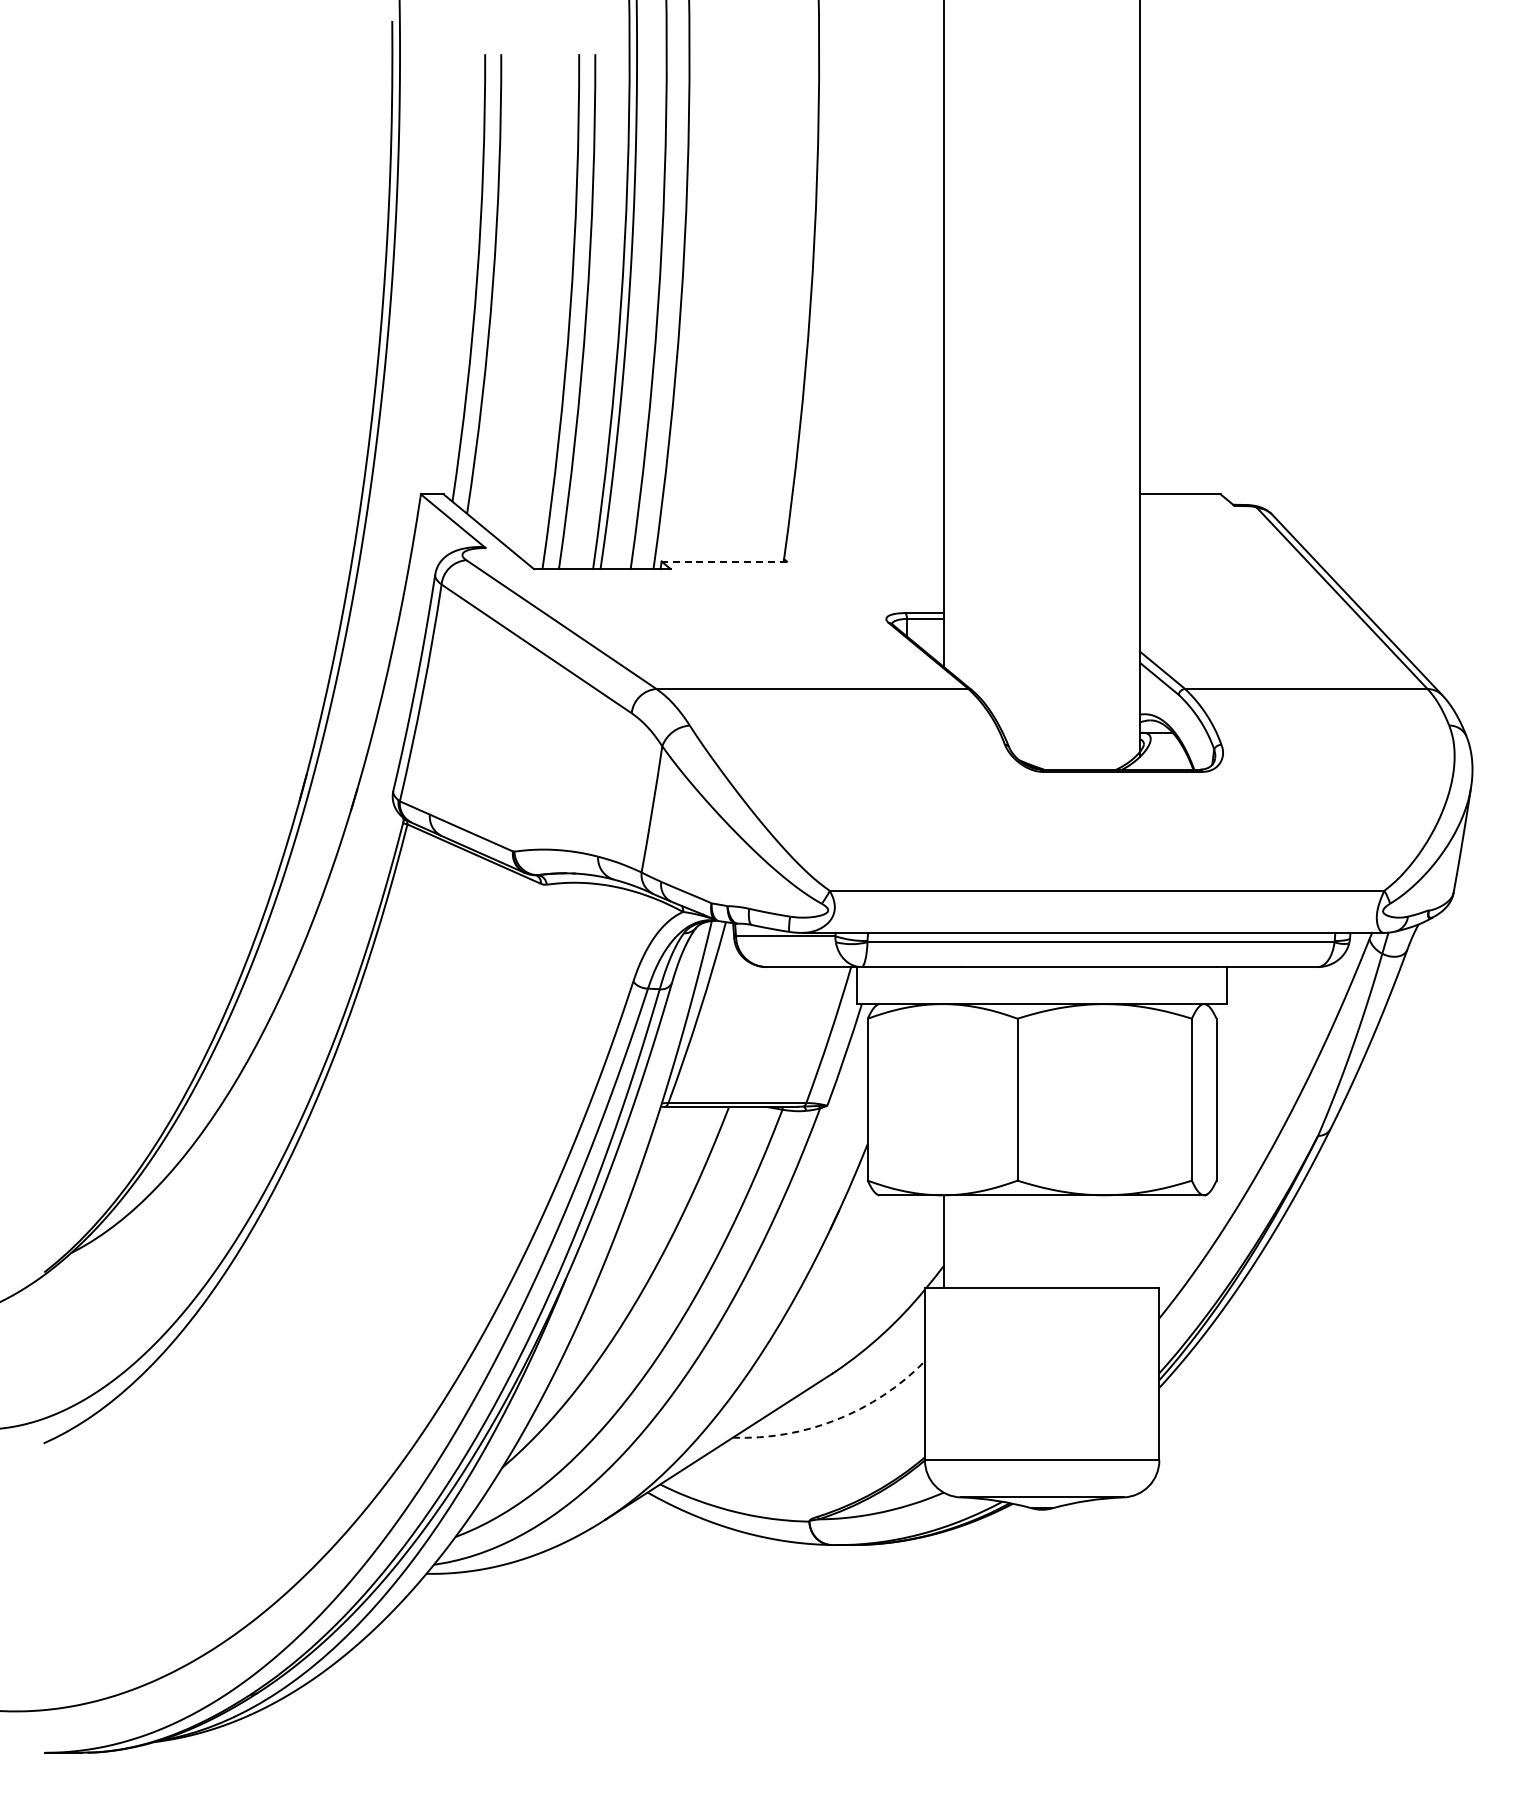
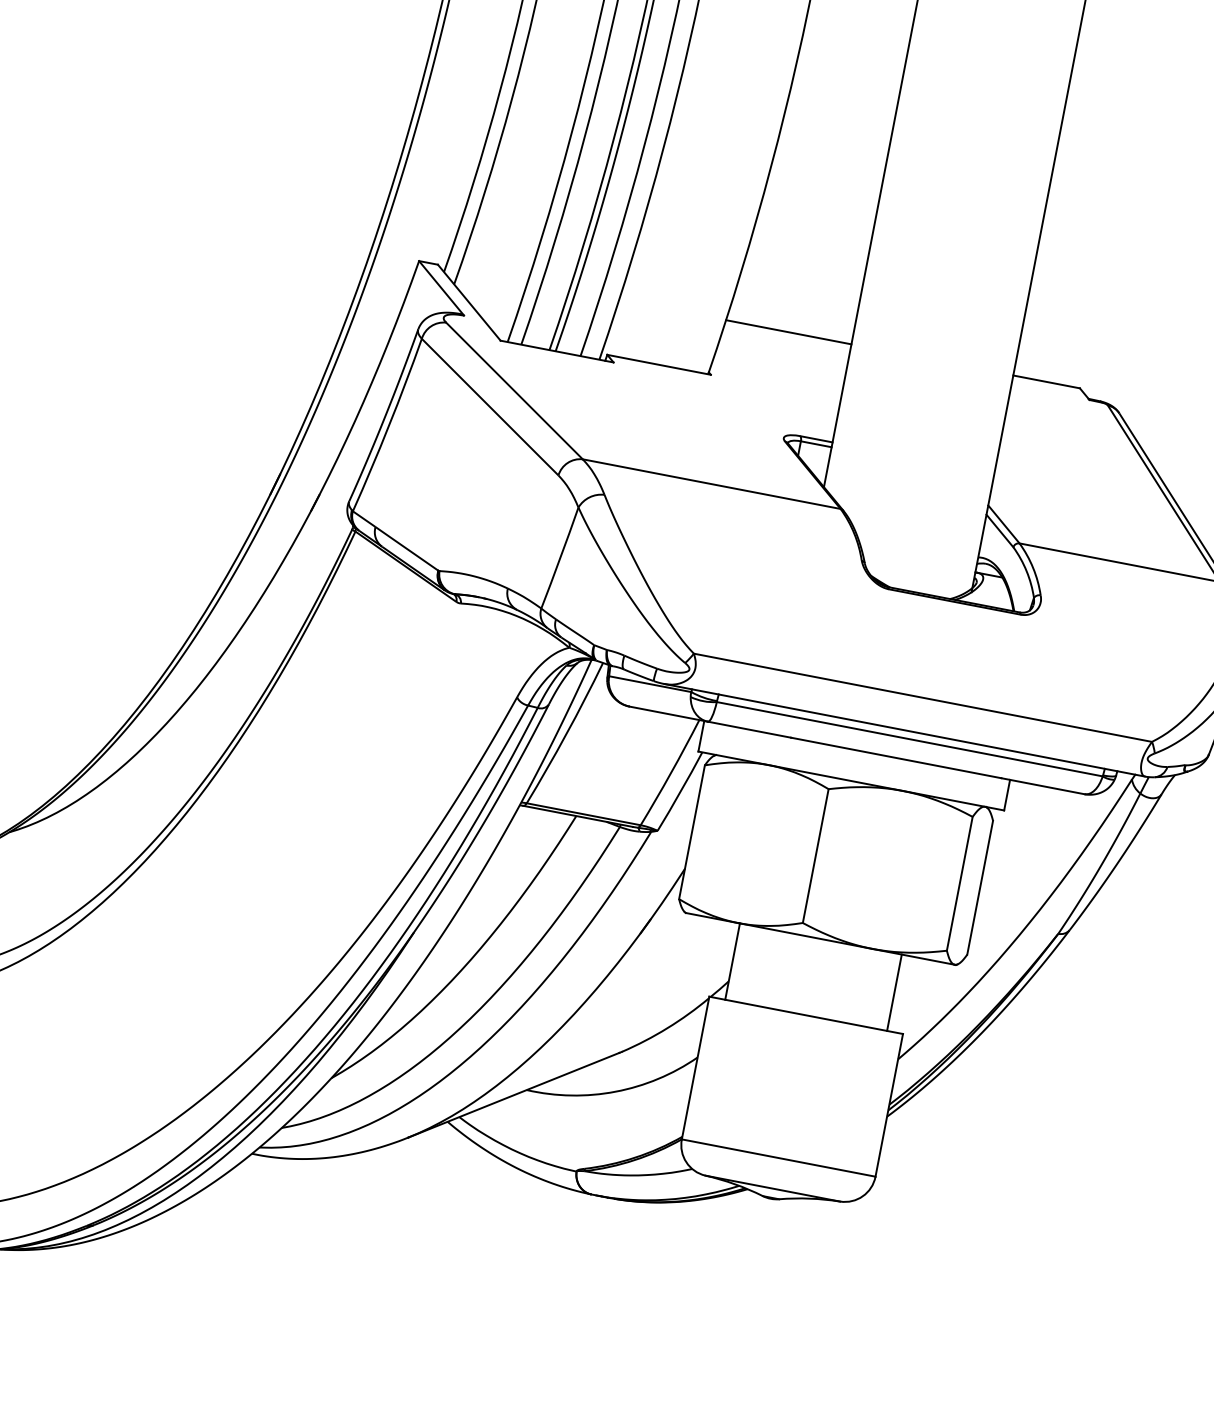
line: (868, 494) -> (788, 332), added
line: (724, 561) -> (659, 364), dashed -> solid
line: (1140, 1241) -> (894, 992), added
arc: (836, 1419) -> (615, 1091), dashed -> solid

